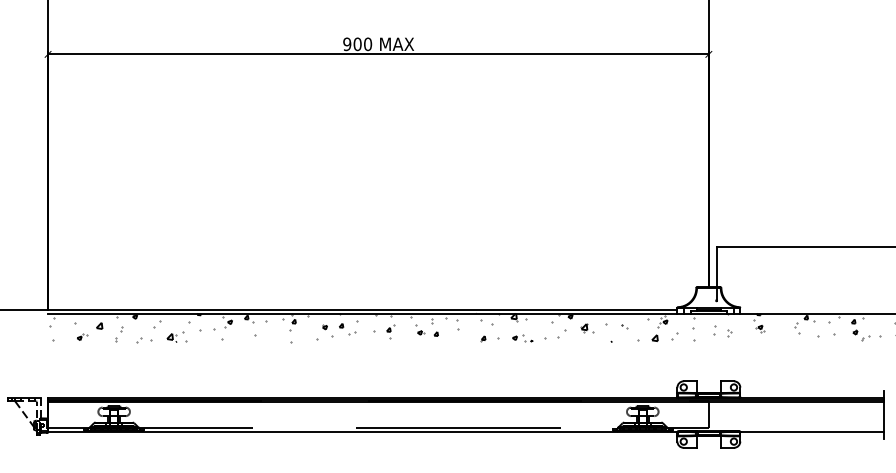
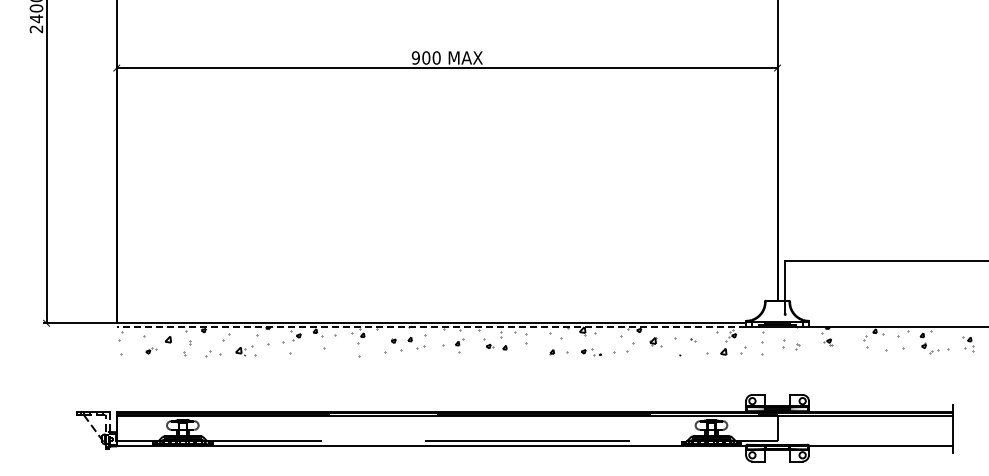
line: (362, 313) -> (431, 327), solid -> dashed

